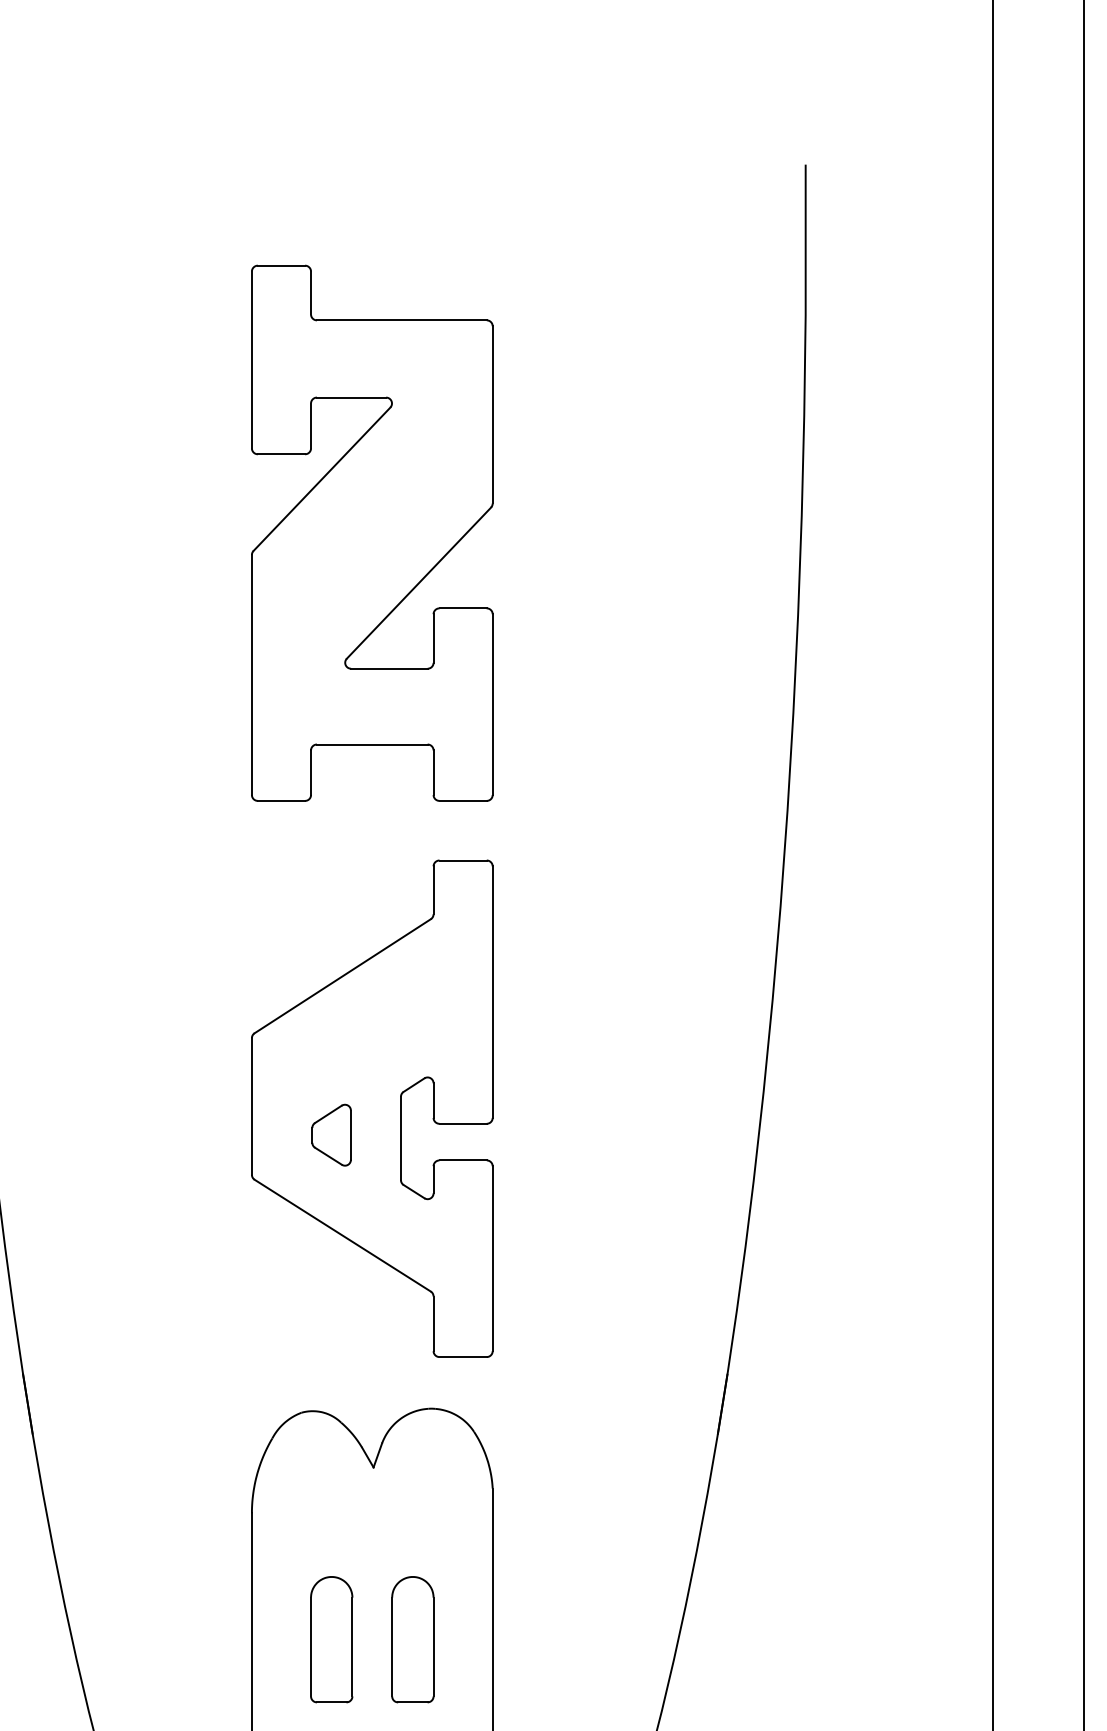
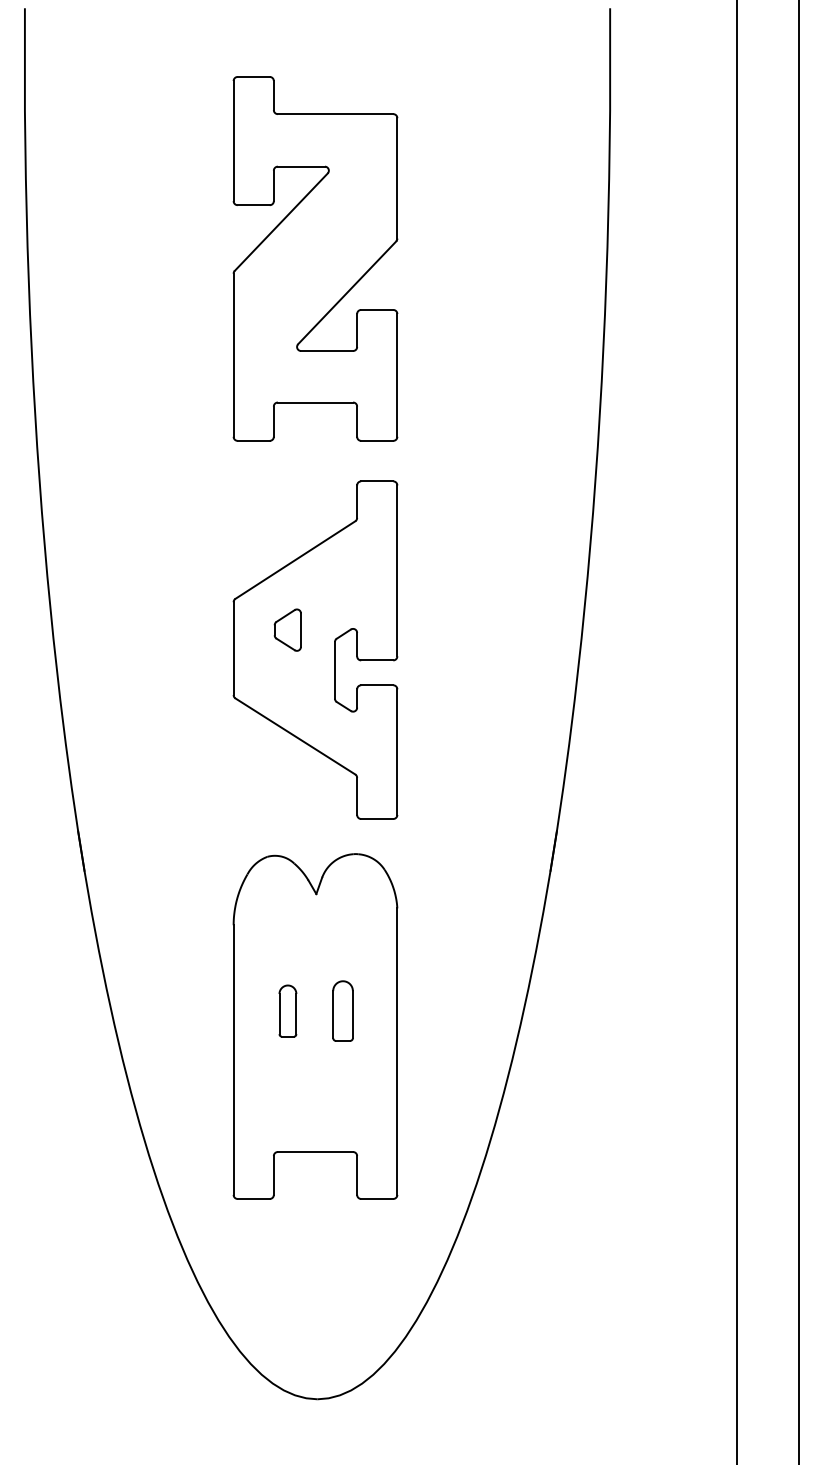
part: (331, 1134) -> (287, 629), moved
part: (331, 1638) -> (287, 1010), size x0.6
part: (412, 1638) -> (342, 1010), size x0.7

